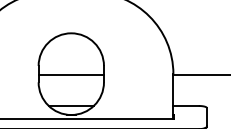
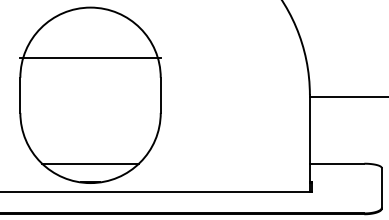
line: (70, 74) -> (88, 57), moved

